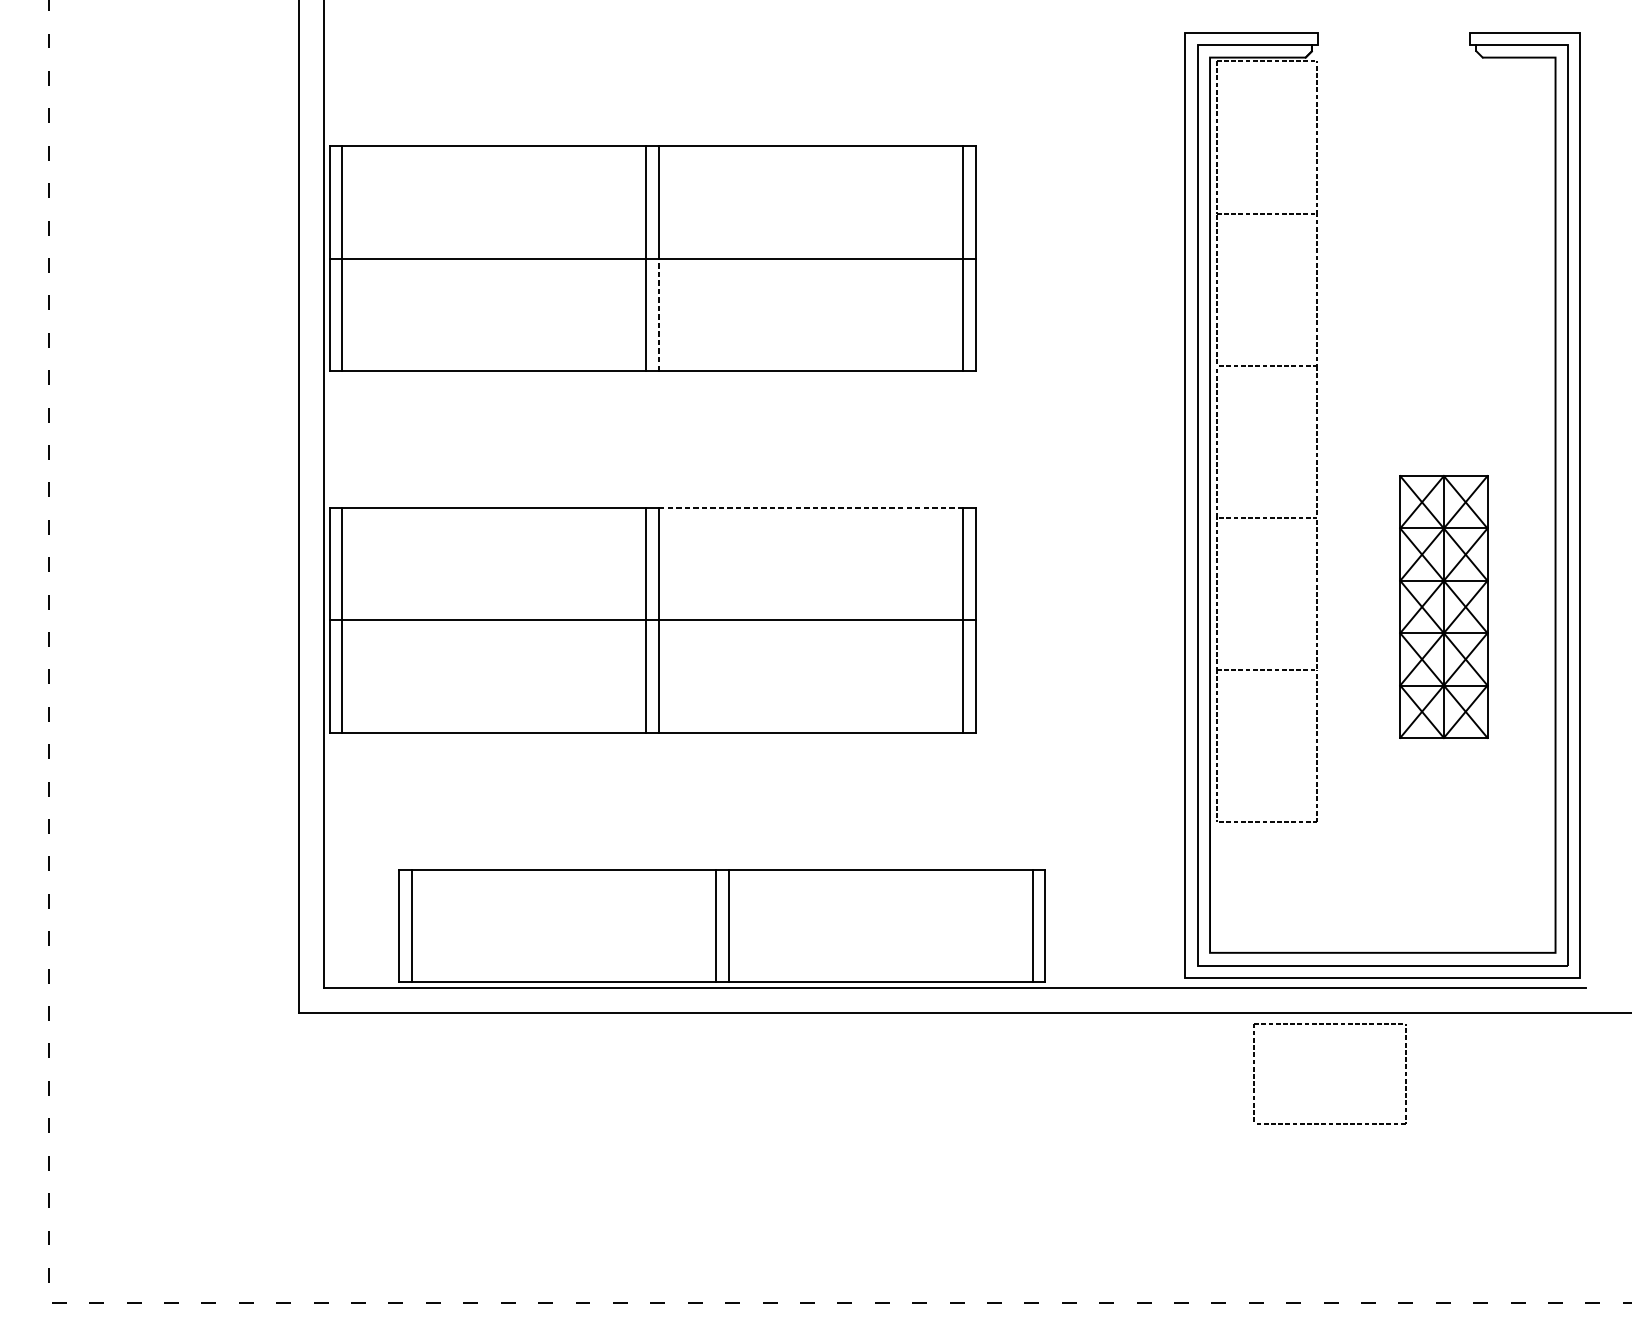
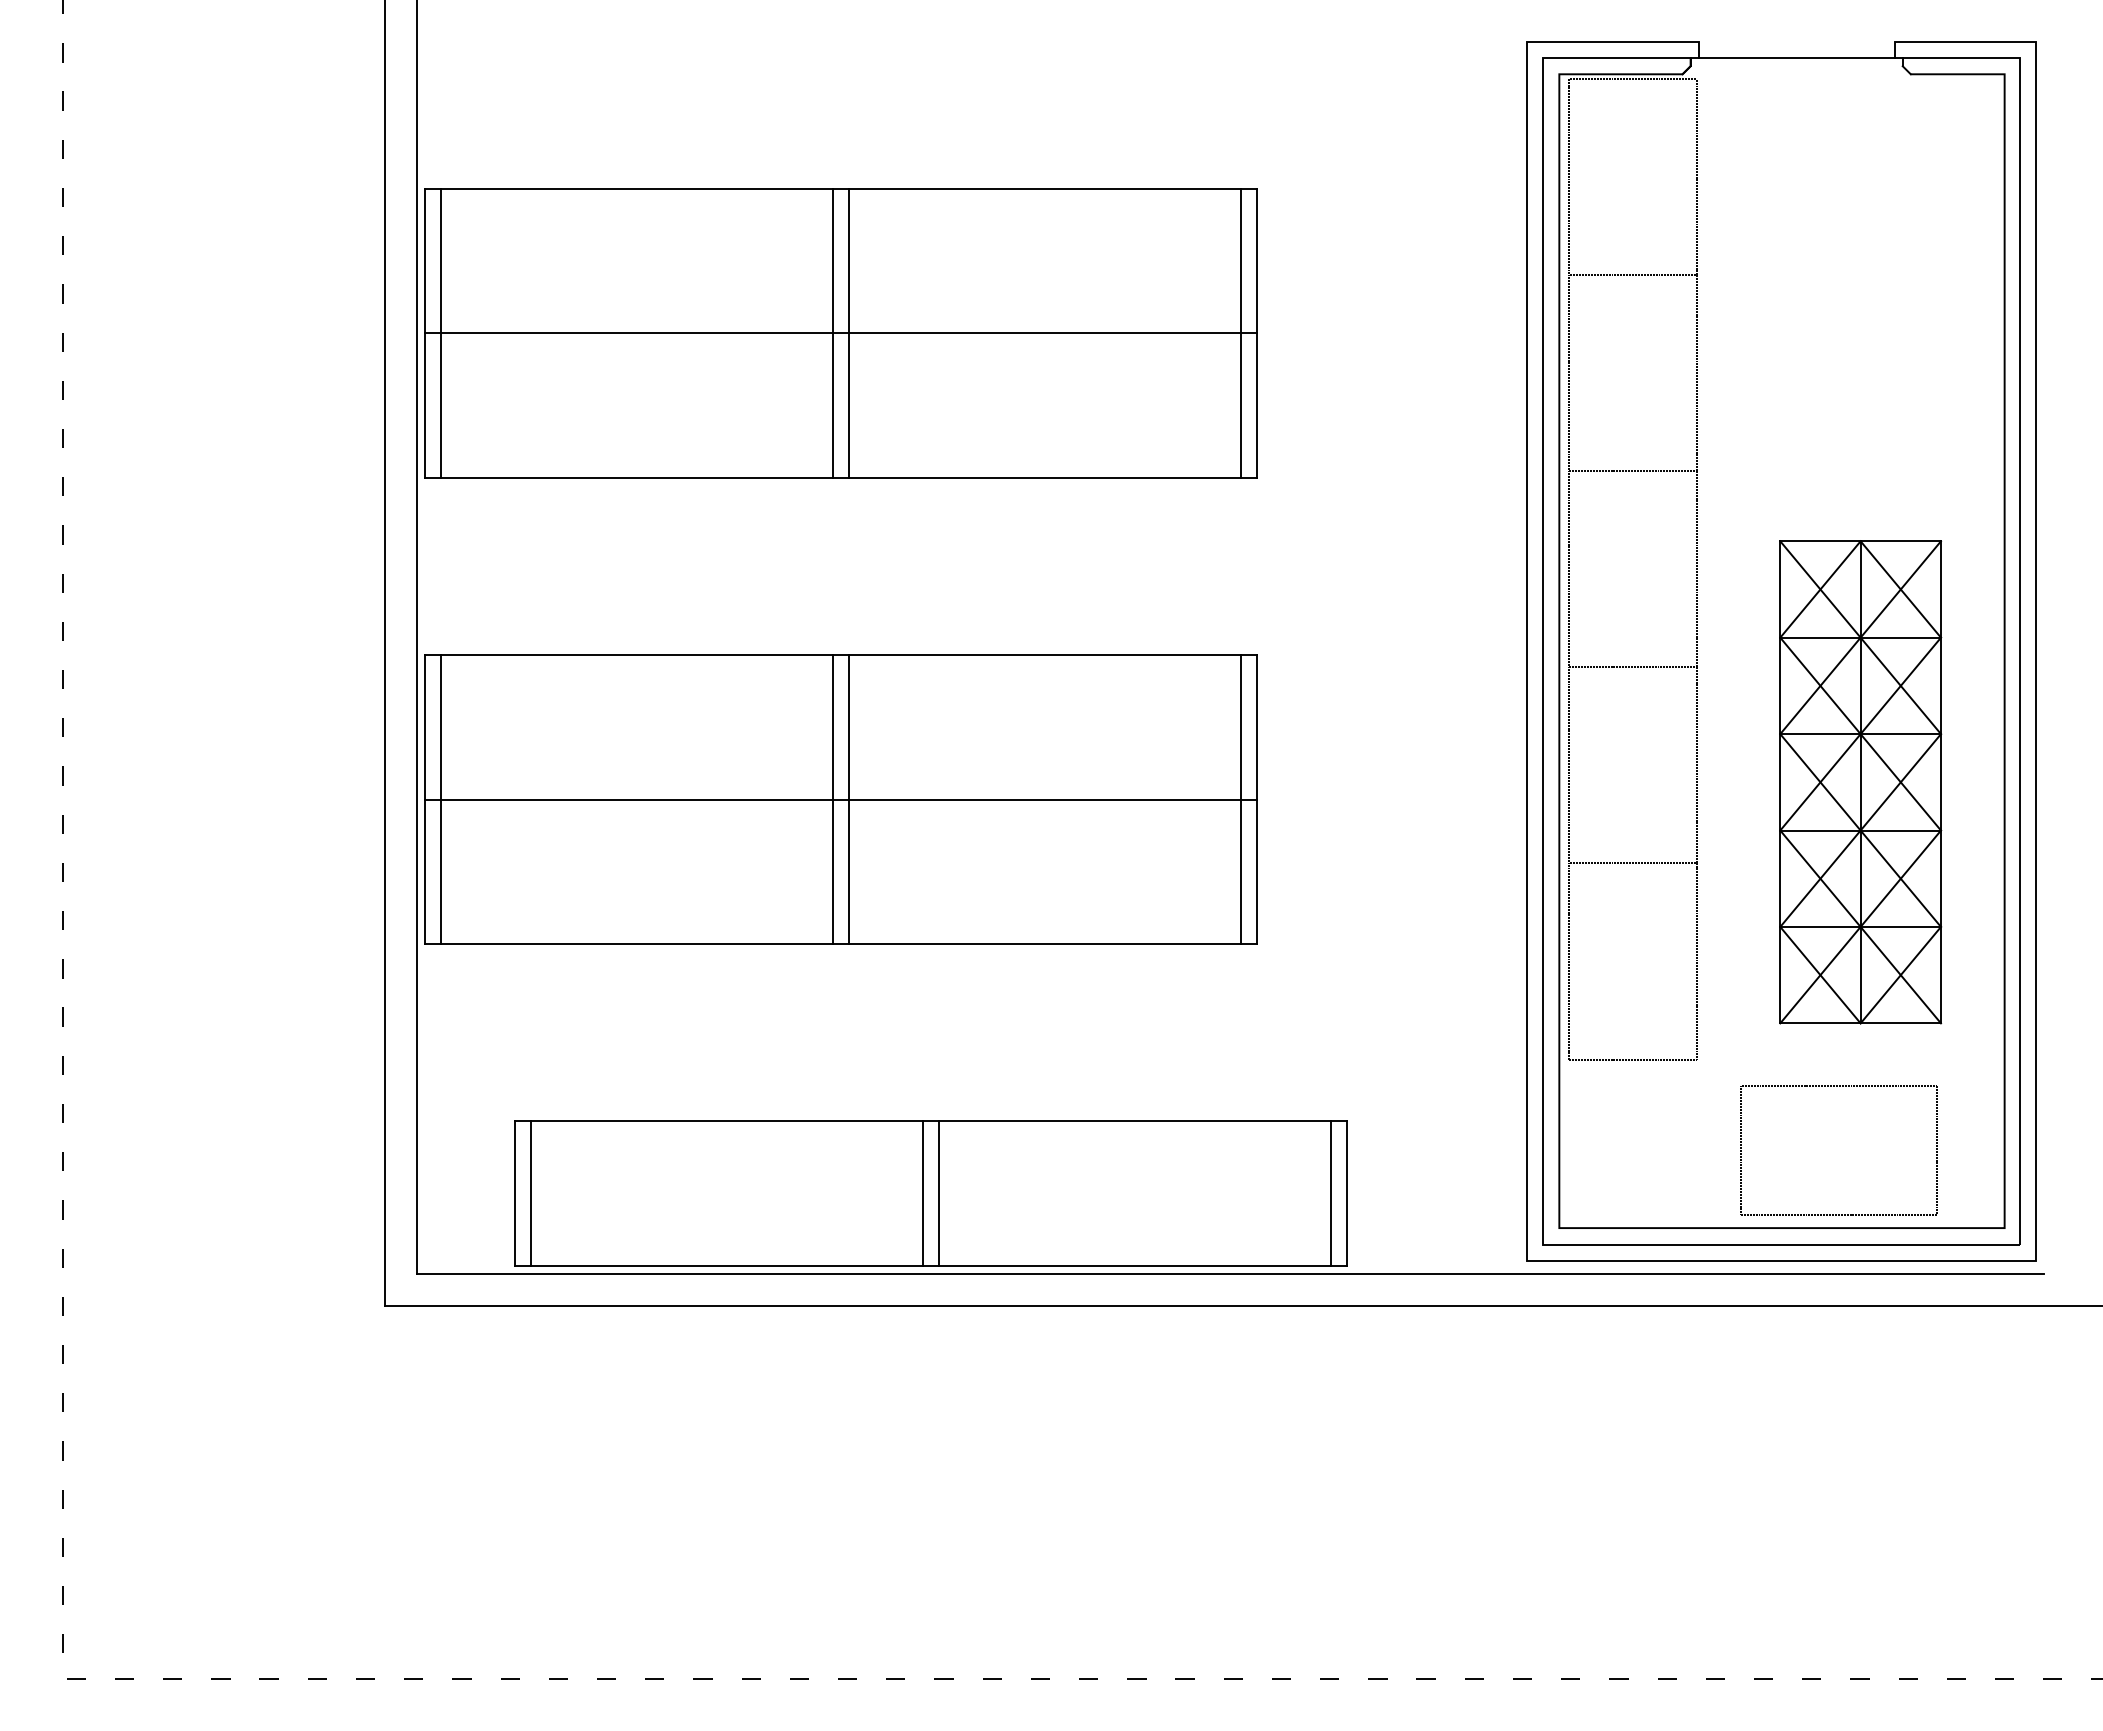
line: (1394, 45) -> (1796, 58), added
line: (659, 314) -> (849, 405), dashed -> solid
line: (810, 507) -> (1044, 654), dashed -> solid
part: (1443, 607) -> (1860, 782), size x1.43
part: (1329, 1123) -> (1838, 1214), moved

